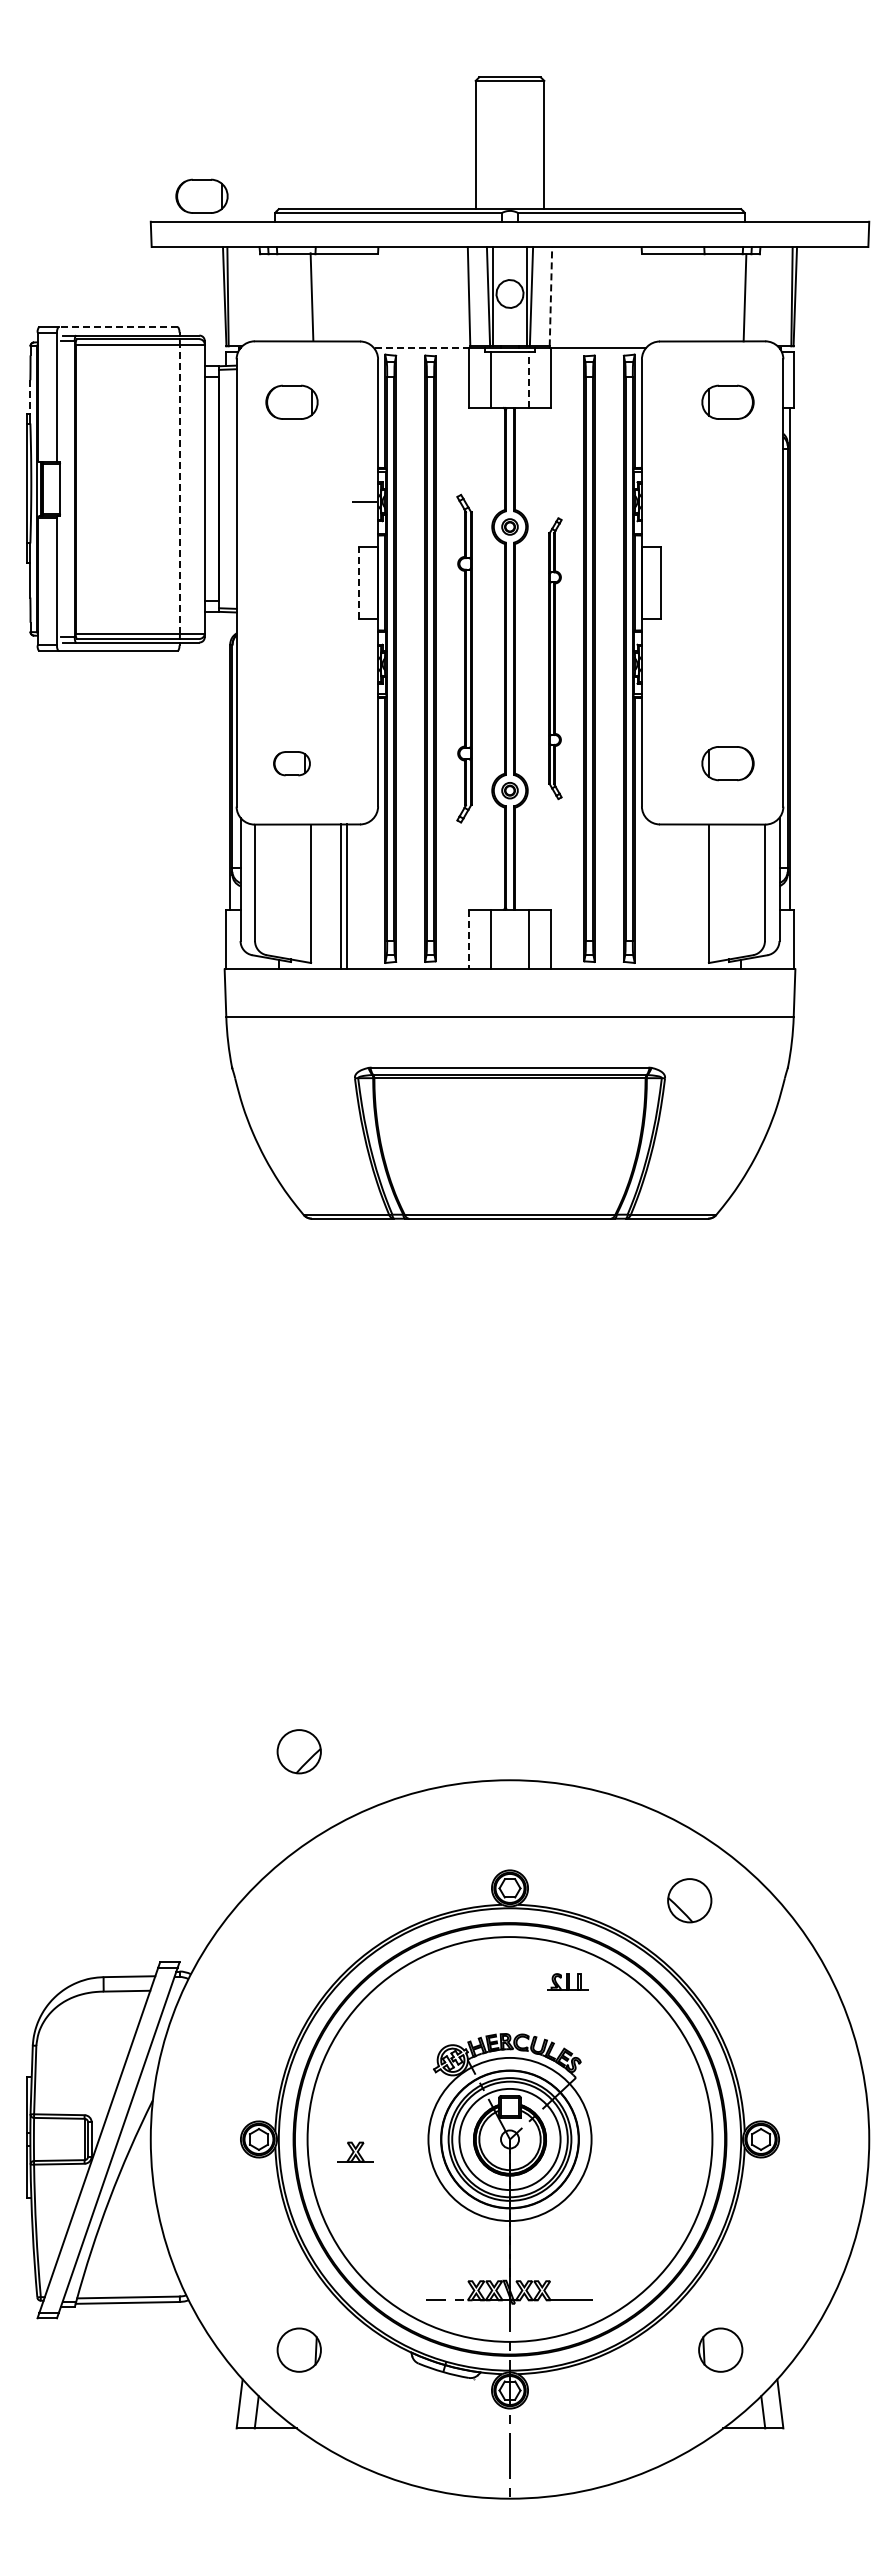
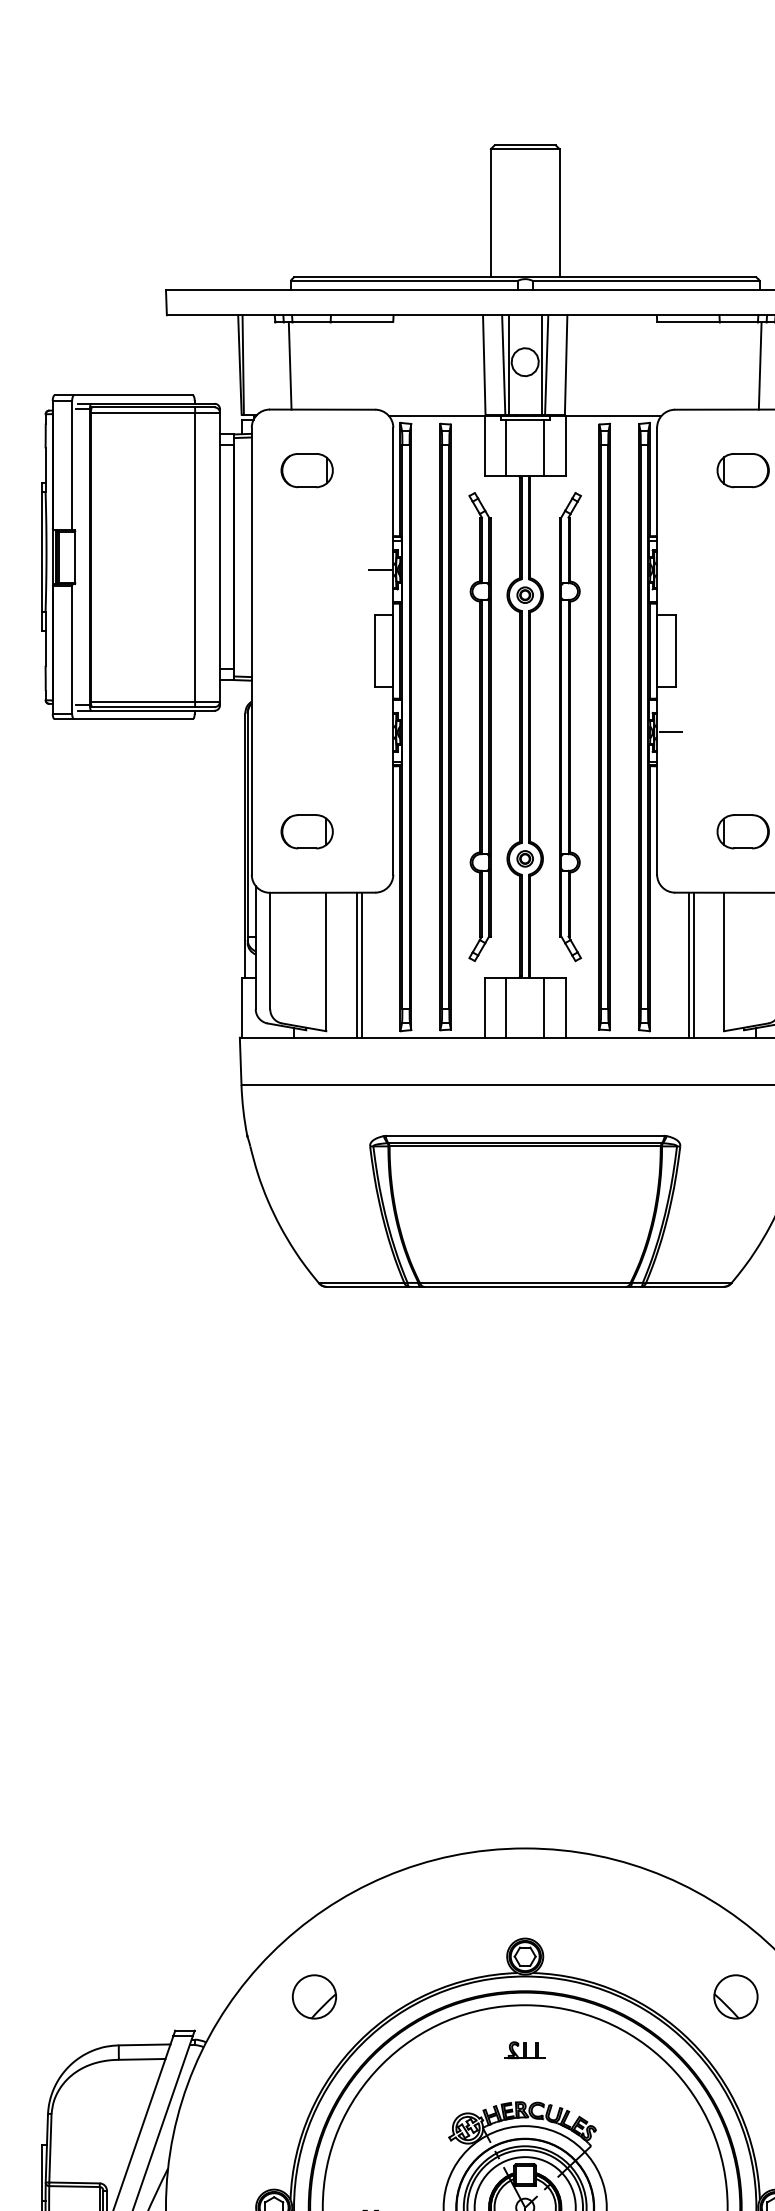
part: (201, 195) -> (216, 263), removed
line: (311, 296) -> (289, 365), moved
line: (550, 296) -> (565, 364), dashed -> solid
line: (117, 327) -> (132, 395), dashed -> solid
line: (421, 348) -> (436, 416), dashed -> solid
line: (528, 379) -> (543, 447), dashed -> solid
line: (30, 397) -> (45, 465), dashed -> solid
line: (179, 488) -> (194, 556), dashed -> solid
line: (359, 582) -> (374, 650), dashed -> solid
part: (464, 658) -> (479, 726), size x1.43
part: (555, 658) -> (570, 726), size x1.67
line: (655, 664) -> (670, 732), added
part: (291, 763) -> (306, 831), size x1.43
line: (673, 896) -> (688, 964), added
line: (678, 896) -> (693, 964), added
line: (469, 939) -> (484, 1007), dashed -> solid
part: (298, 1751) -> (313, 1996), moved
part: (689, 1900) -> (735, 1996), moved
part: (567, 1981) -> (524, 2049), moved

